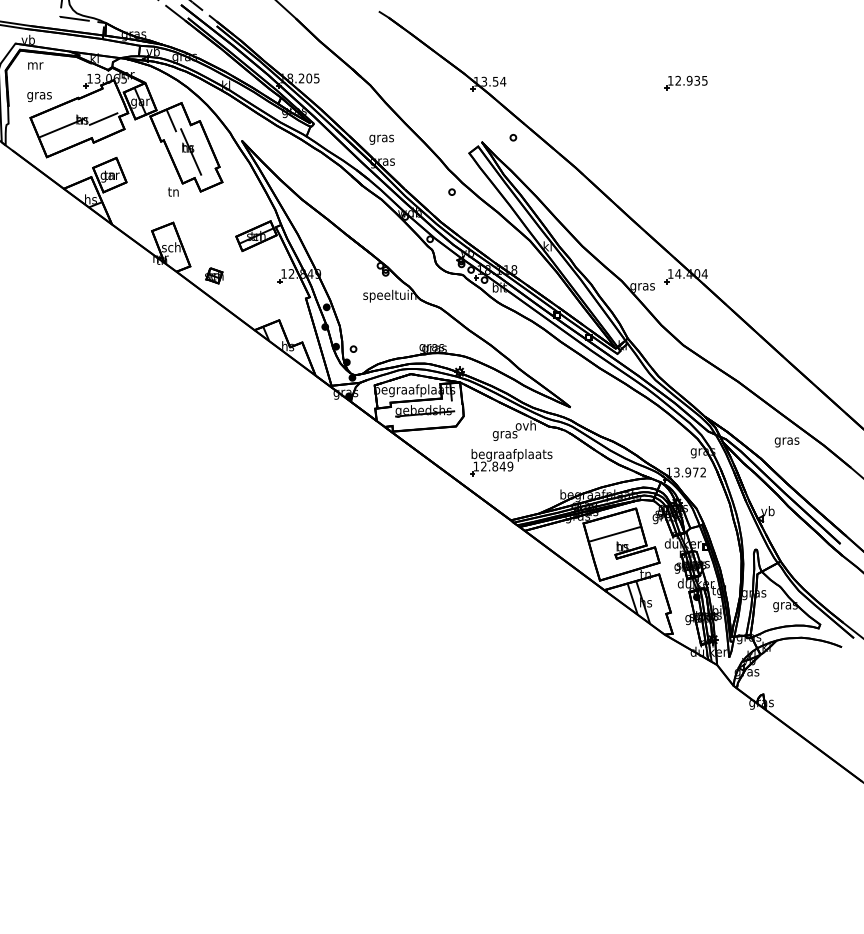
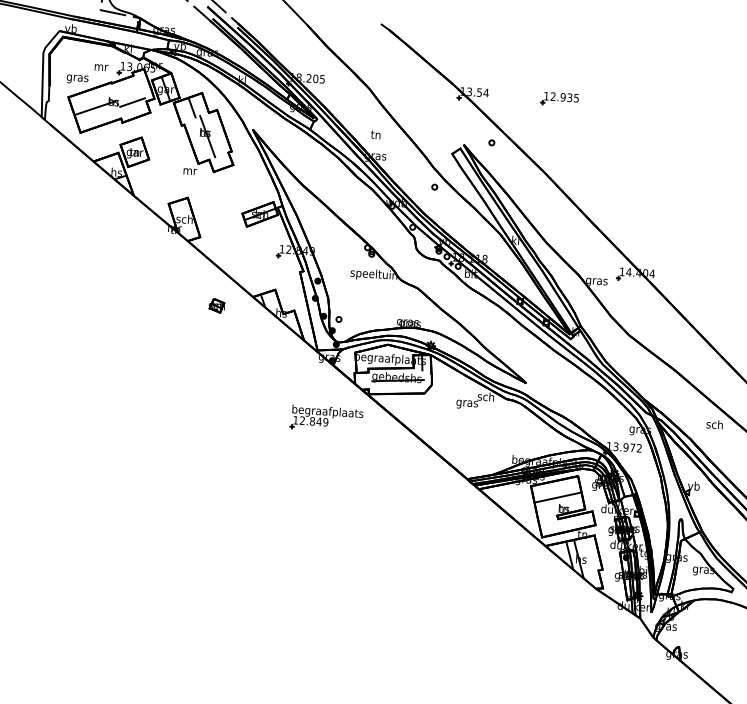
text: (35, 65) -> (101, 67), moved
part: (685, 82) -> (559, 98), moved
text: (381, 138) -> (375, 135), gras -> tn
text: (173, 191) -> (189, 170), tn -> mr
part: (214, 275) -> (217, 305), moved
text: (525, 425) -> (485, 396), ovh -> sch
text: (786, 440) -> (714, 425), gras -> sch
part: (511, 462) -> (327, 418), moved

